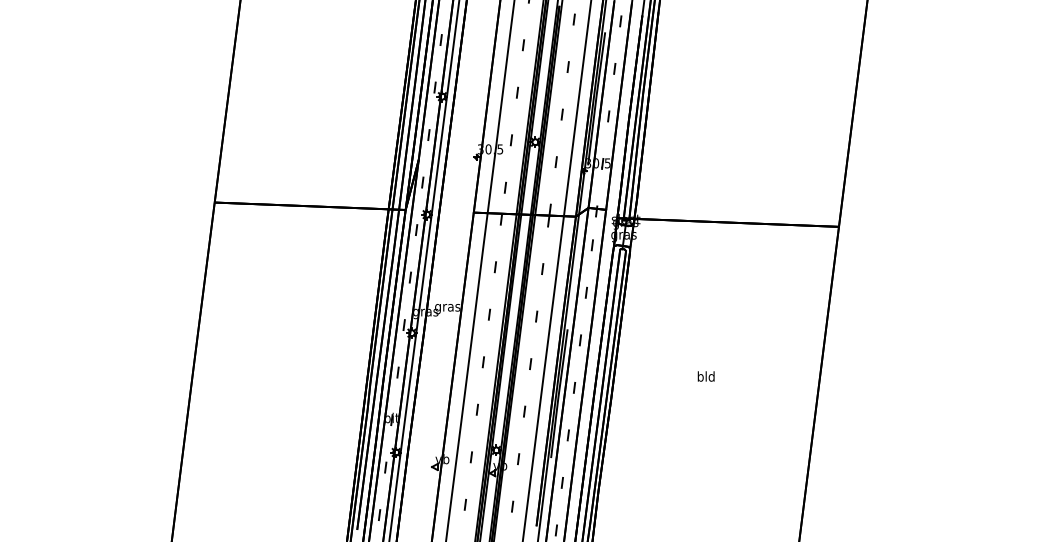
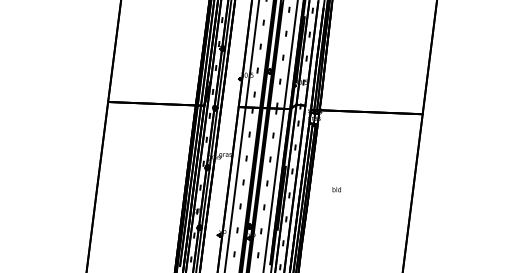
text: (705, 376) -> (336, 189), moved

